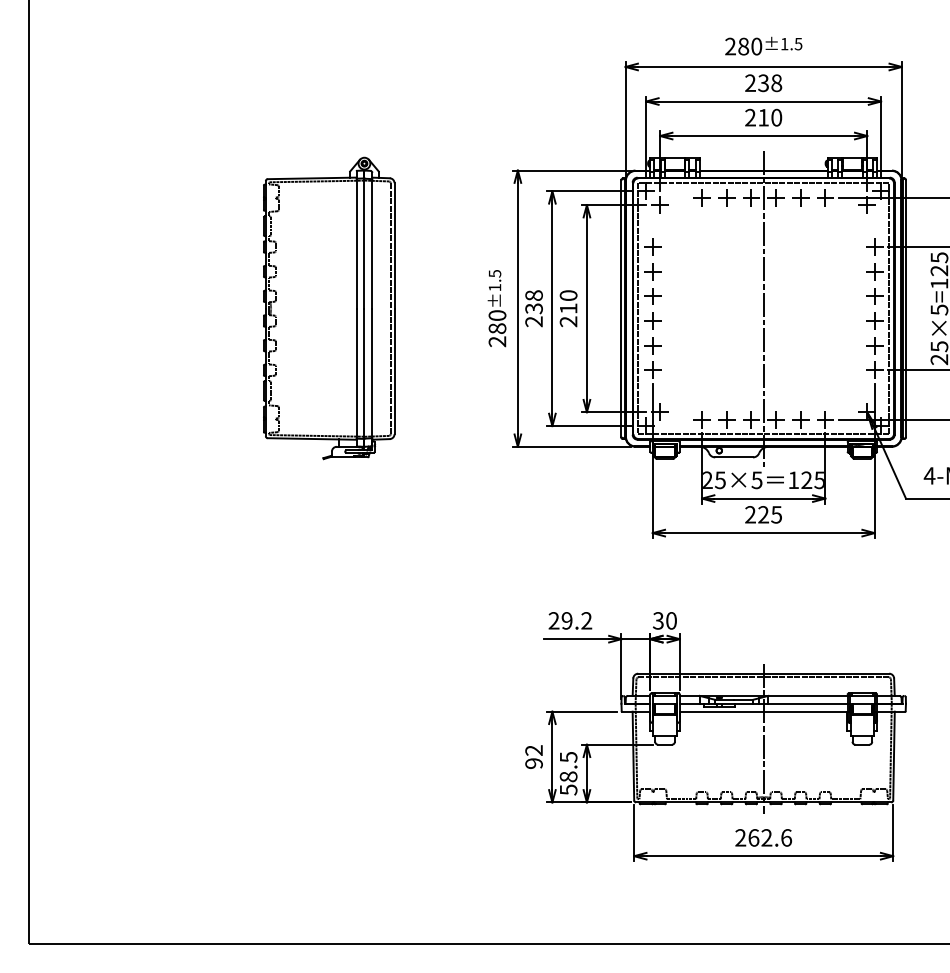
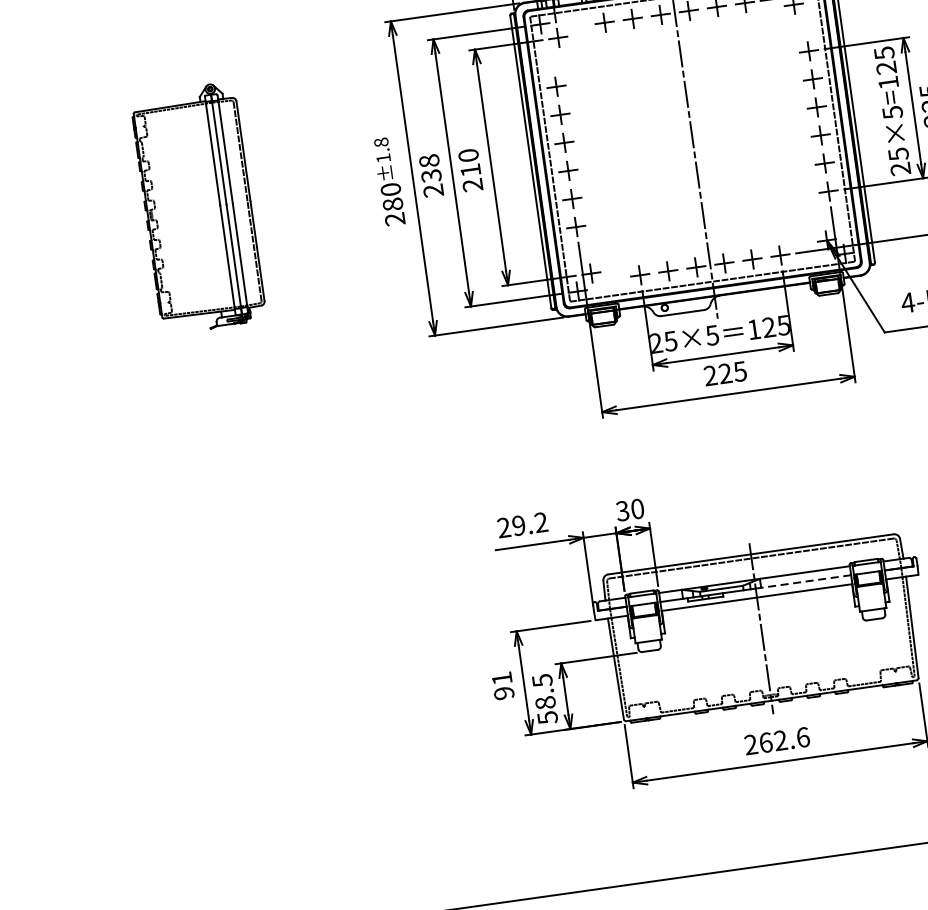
text: (494, 273) -> (380, 142), ±1.5 -> ±1.8
part: (329, 308) -> (198, 208), size x0.7
line: (805, 703) -> (803, 581), solid -> dashed
text: (533, 750) -> (501, 678), 92 -> 91

